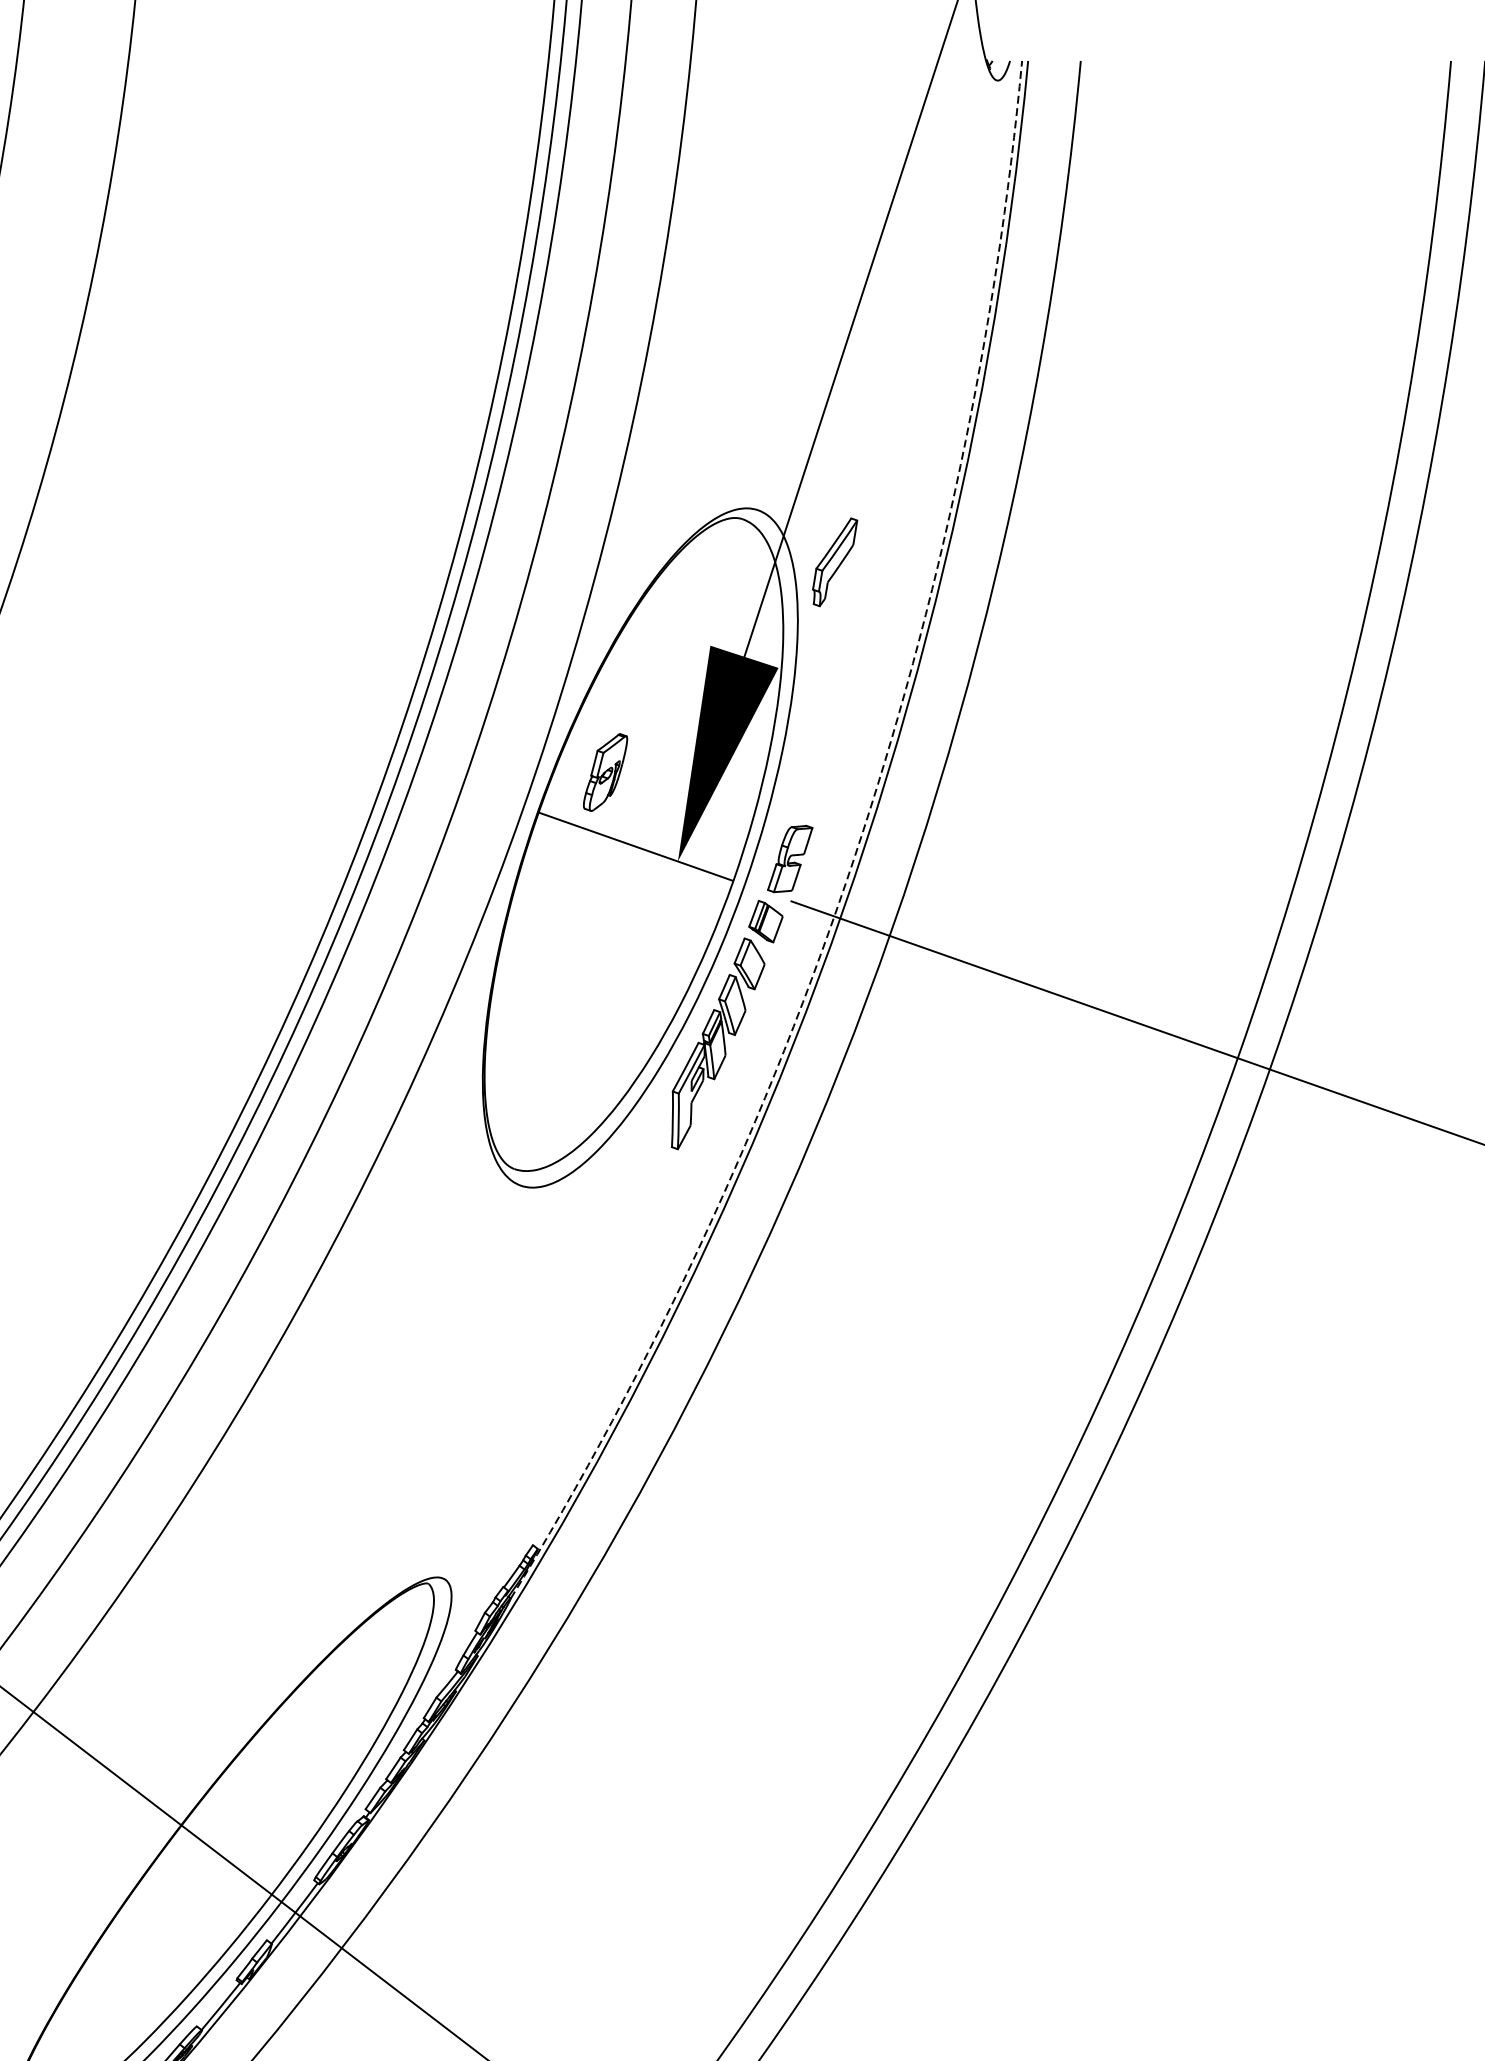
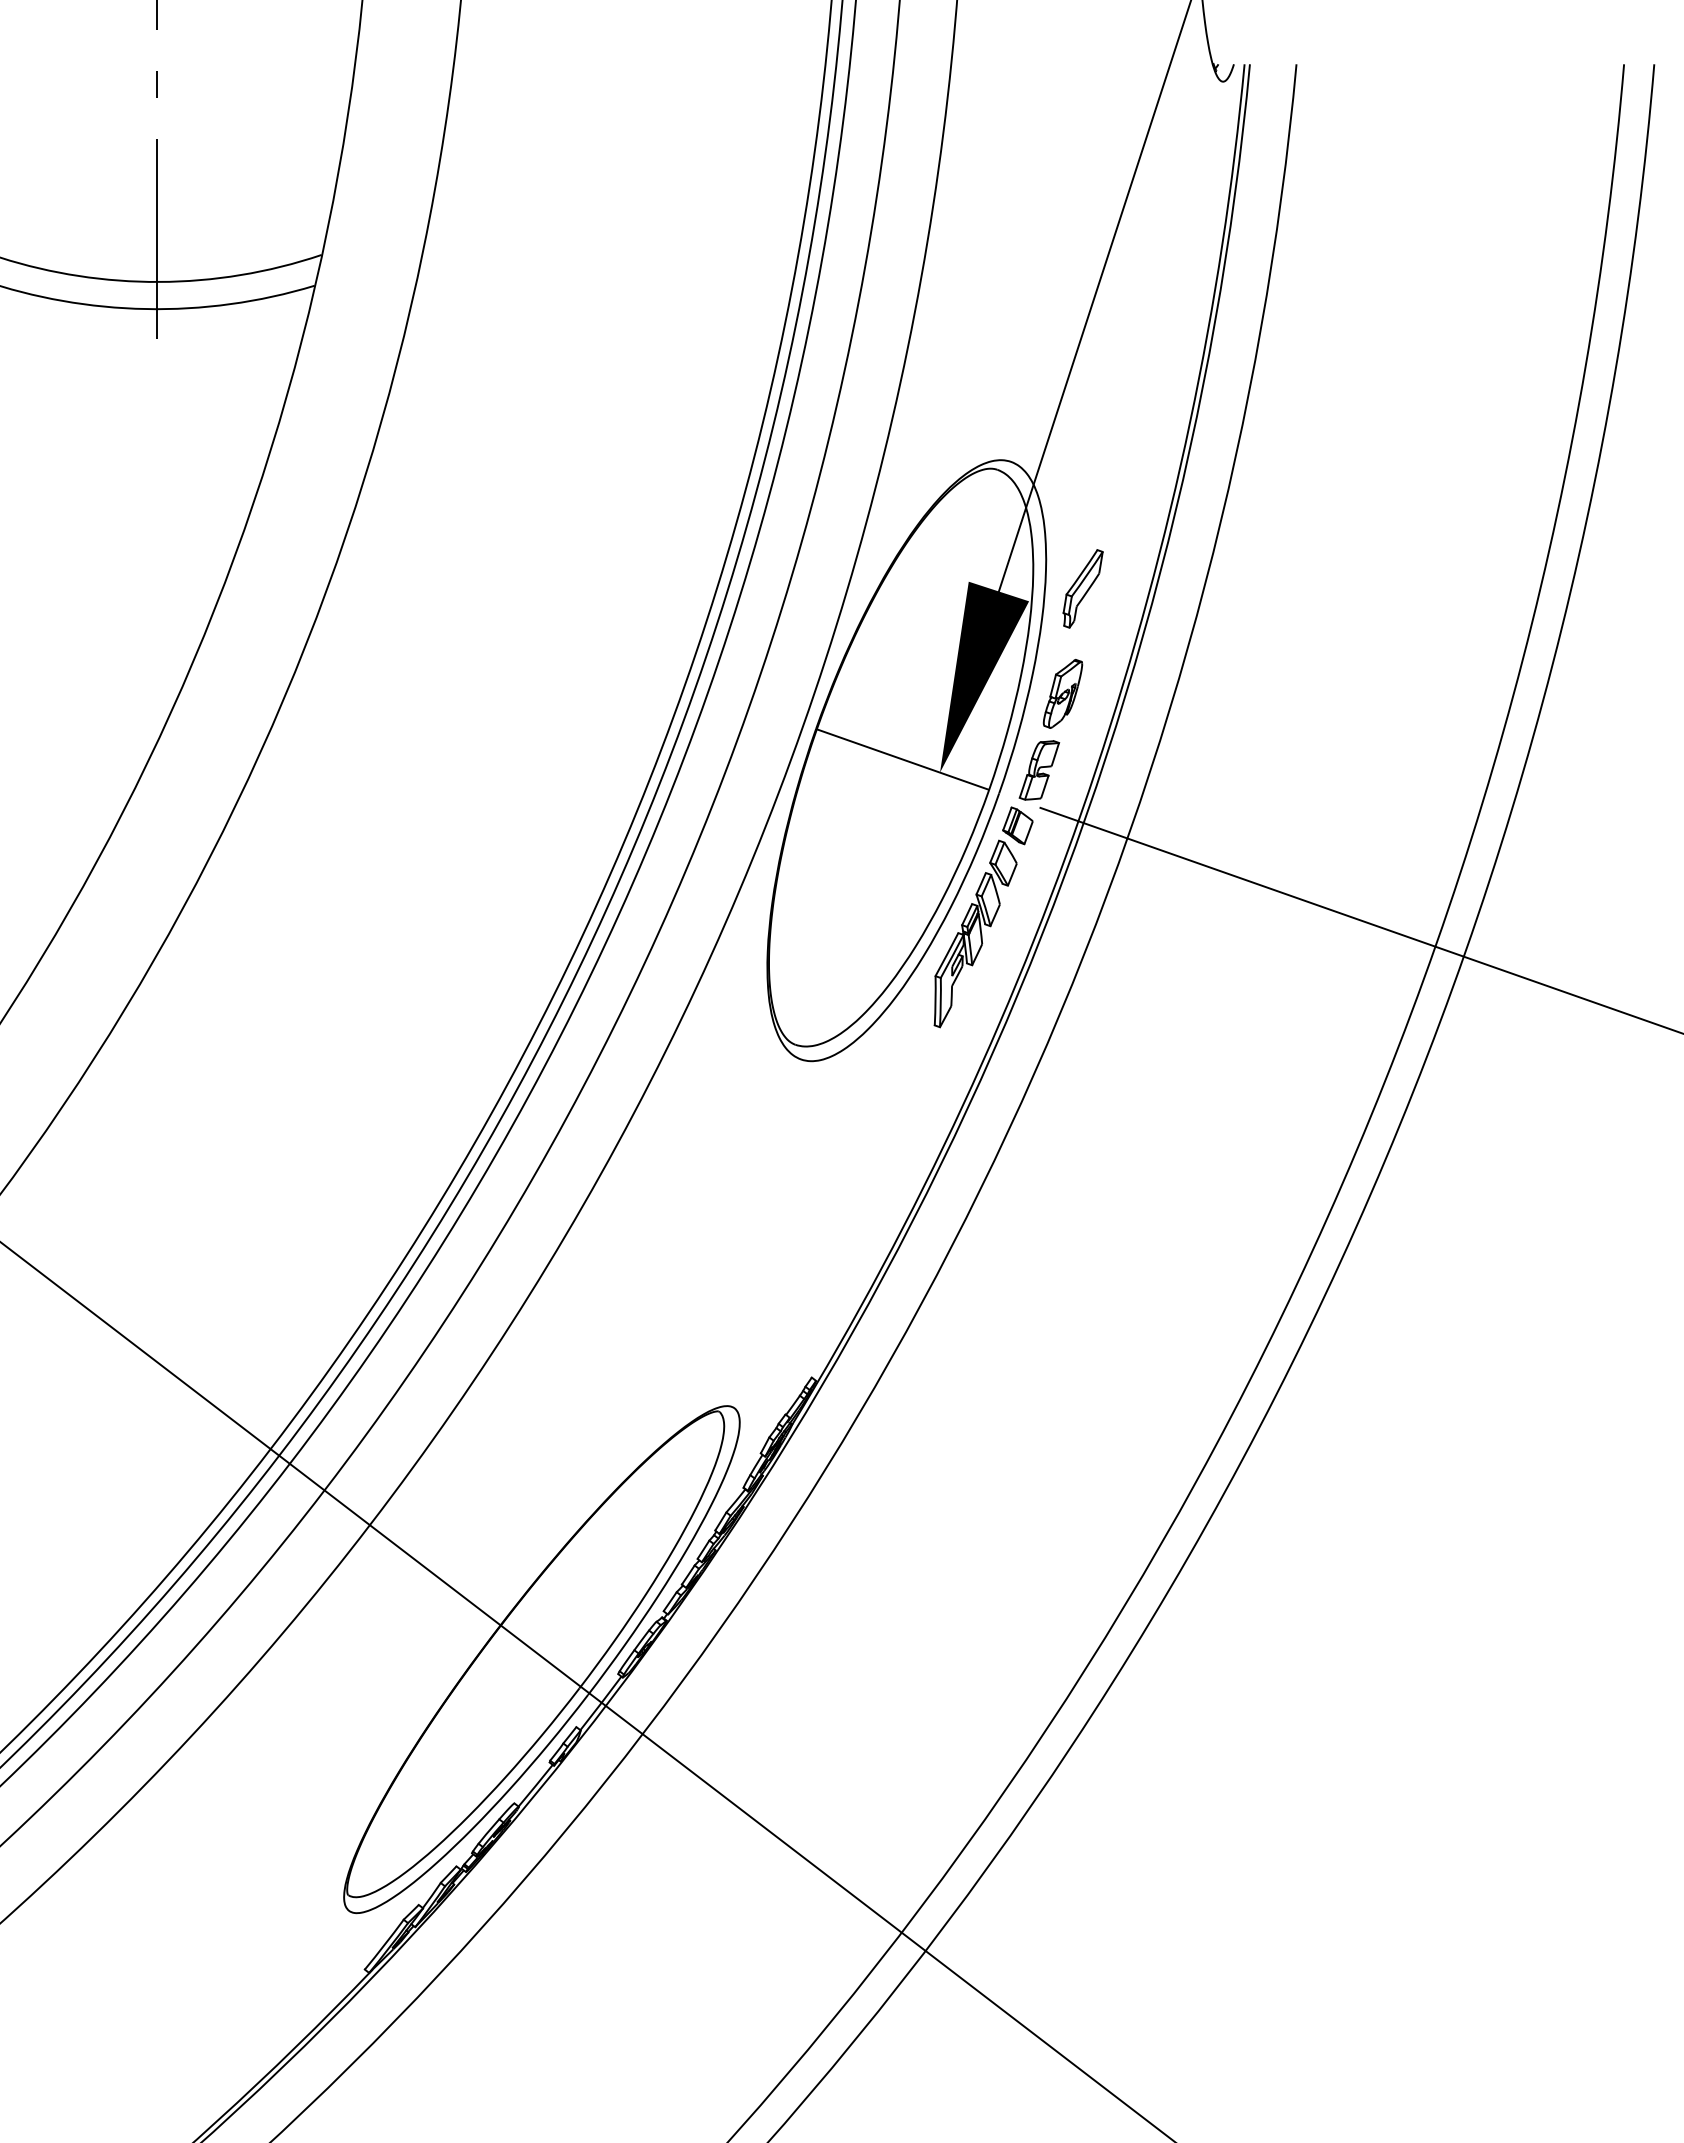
part: (834, 561) -> (1082, 588), moved
part: (604, 772) -> (1062, 693), moved
arc: (853, 859) -> (1095, 770), dashed -> solid

